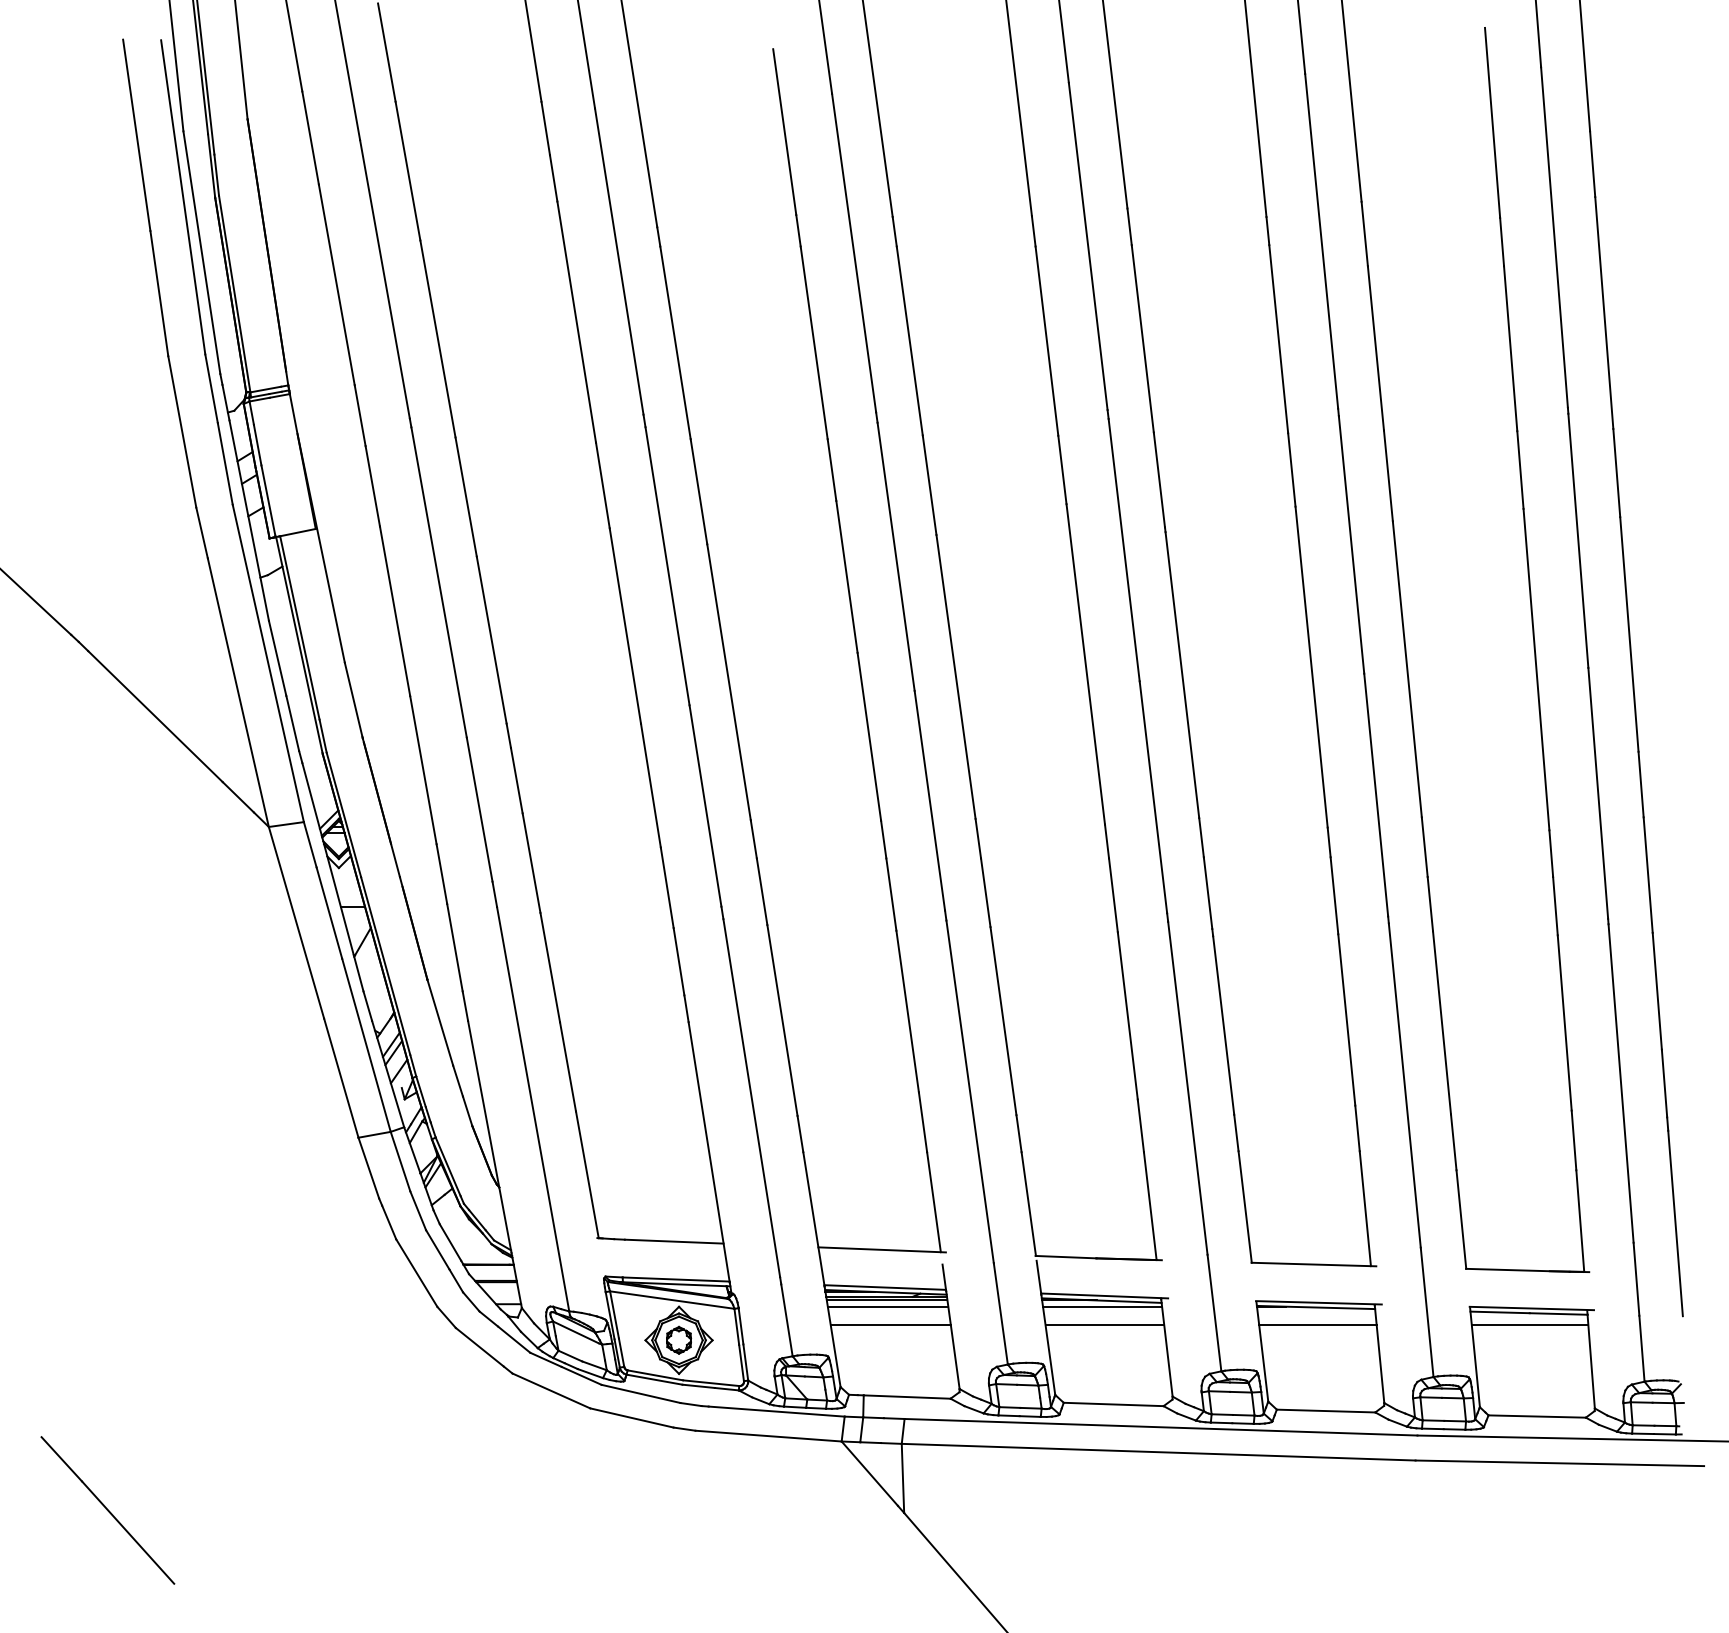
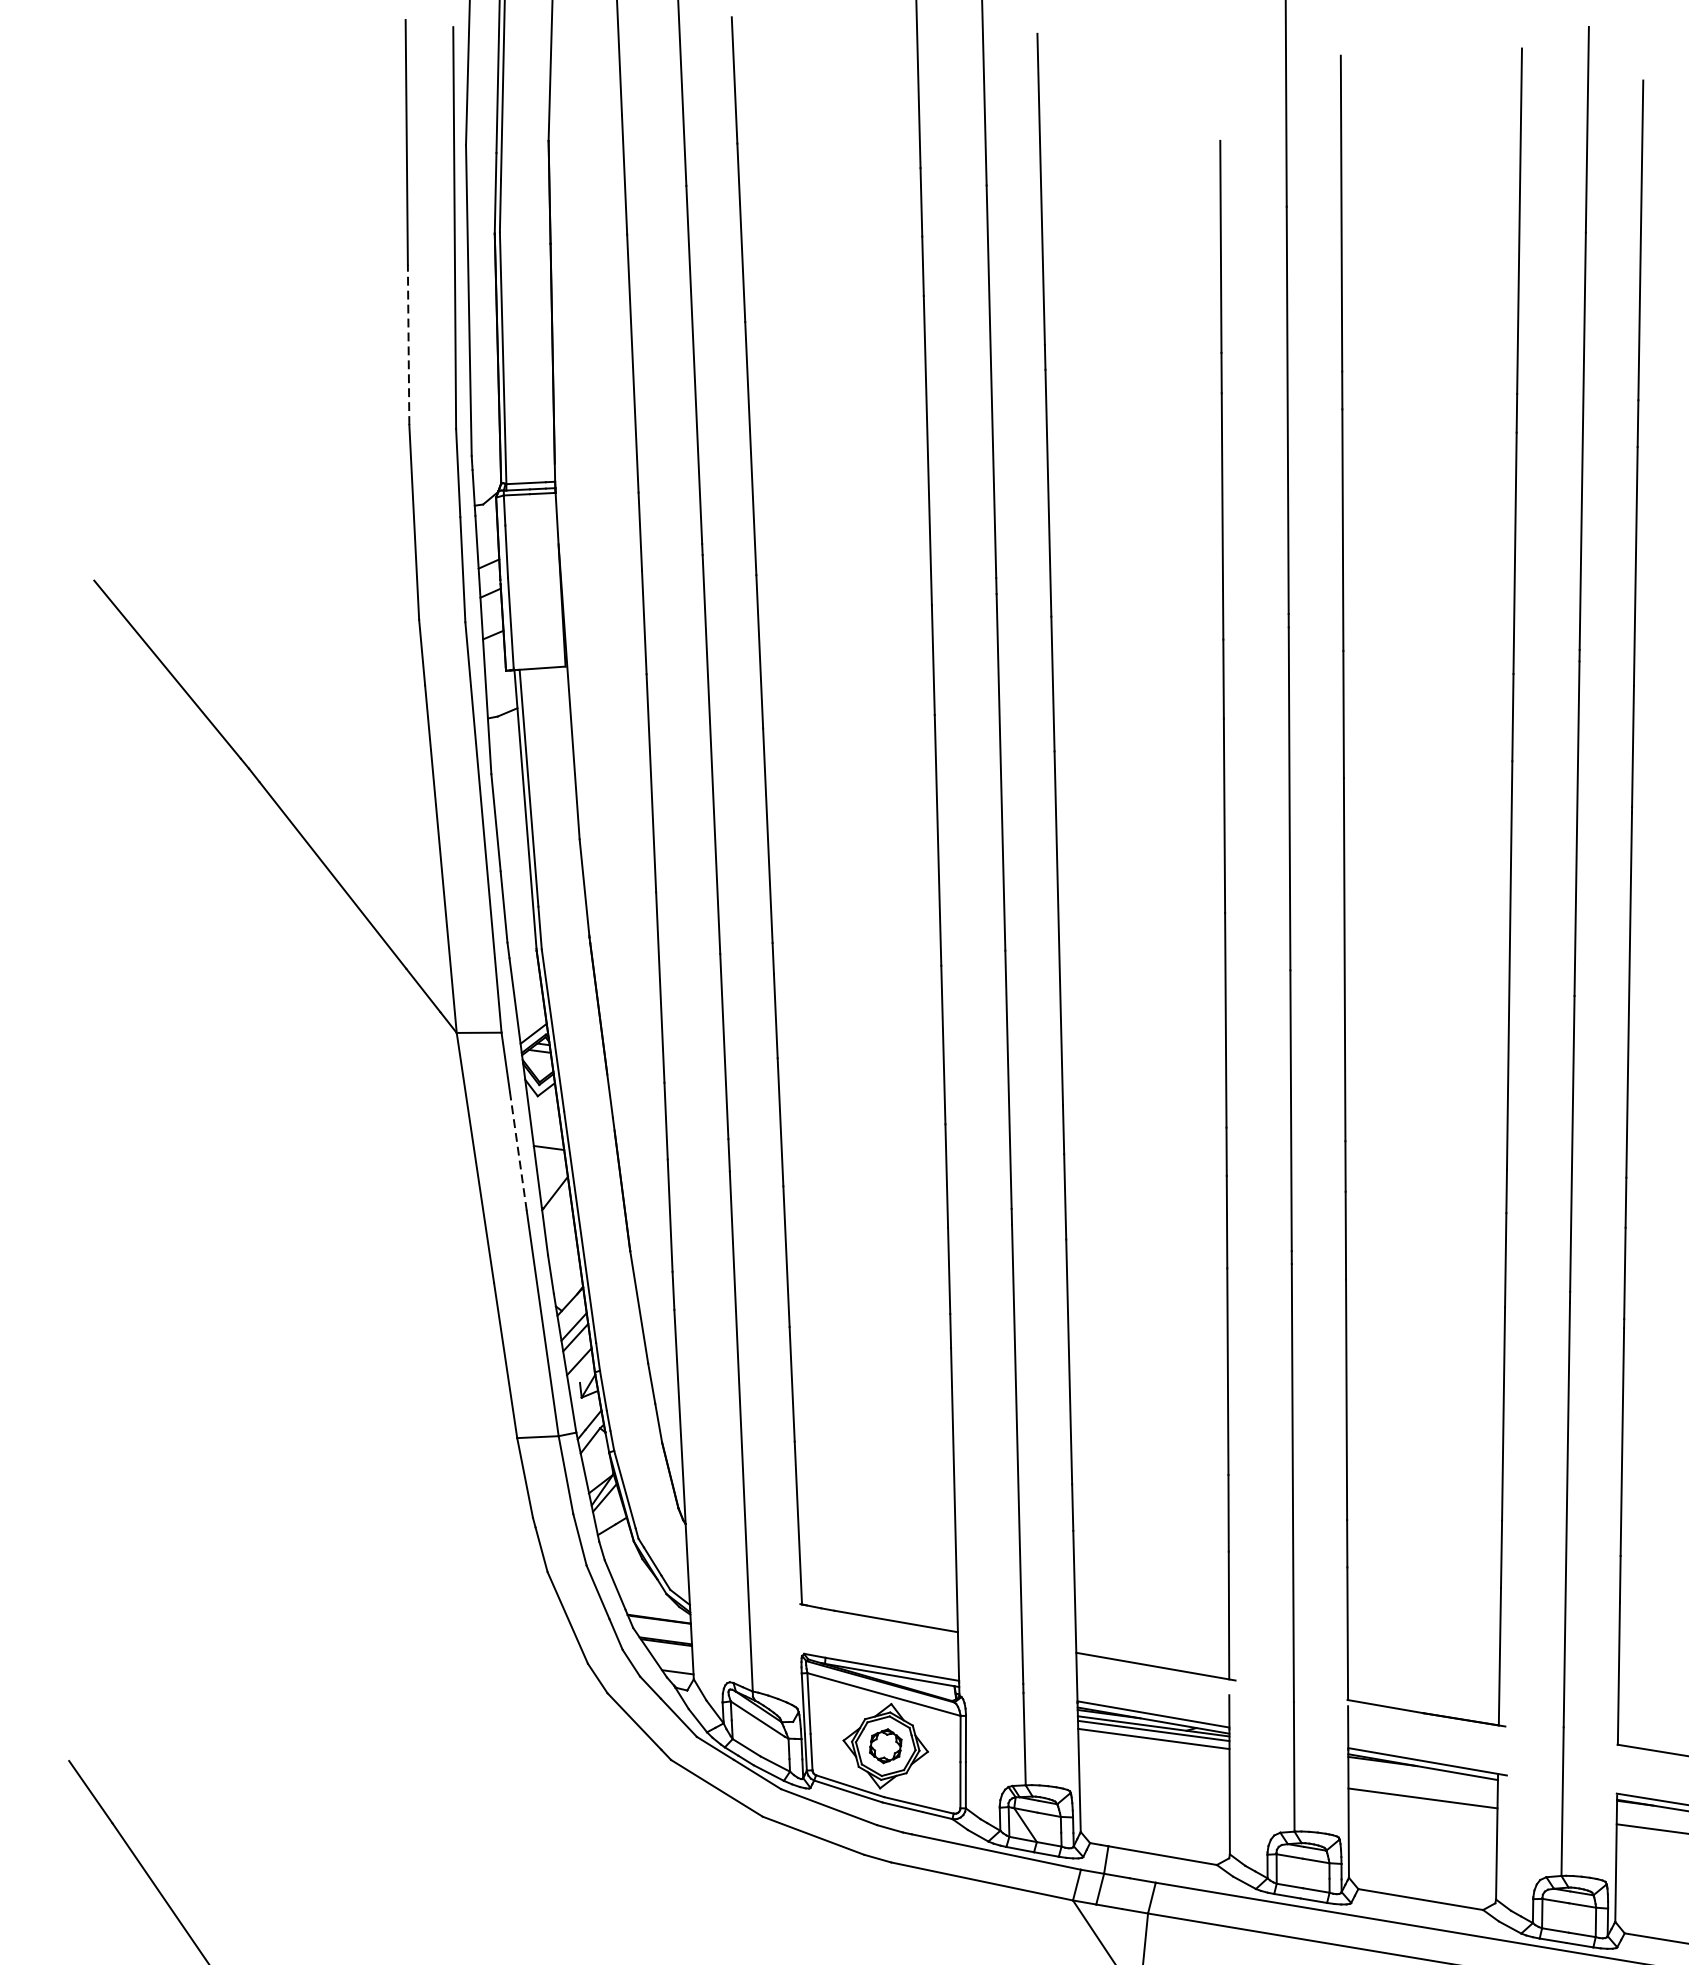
line: (159, 293) -> (408, 344), solid -> dashed
line: (329, 912) -> (518, 1150), solid -> dashed
line: (1102, 1306) -> (1423, 1774), removed
line: (890, 1325) -> (1153, 1763), removed

